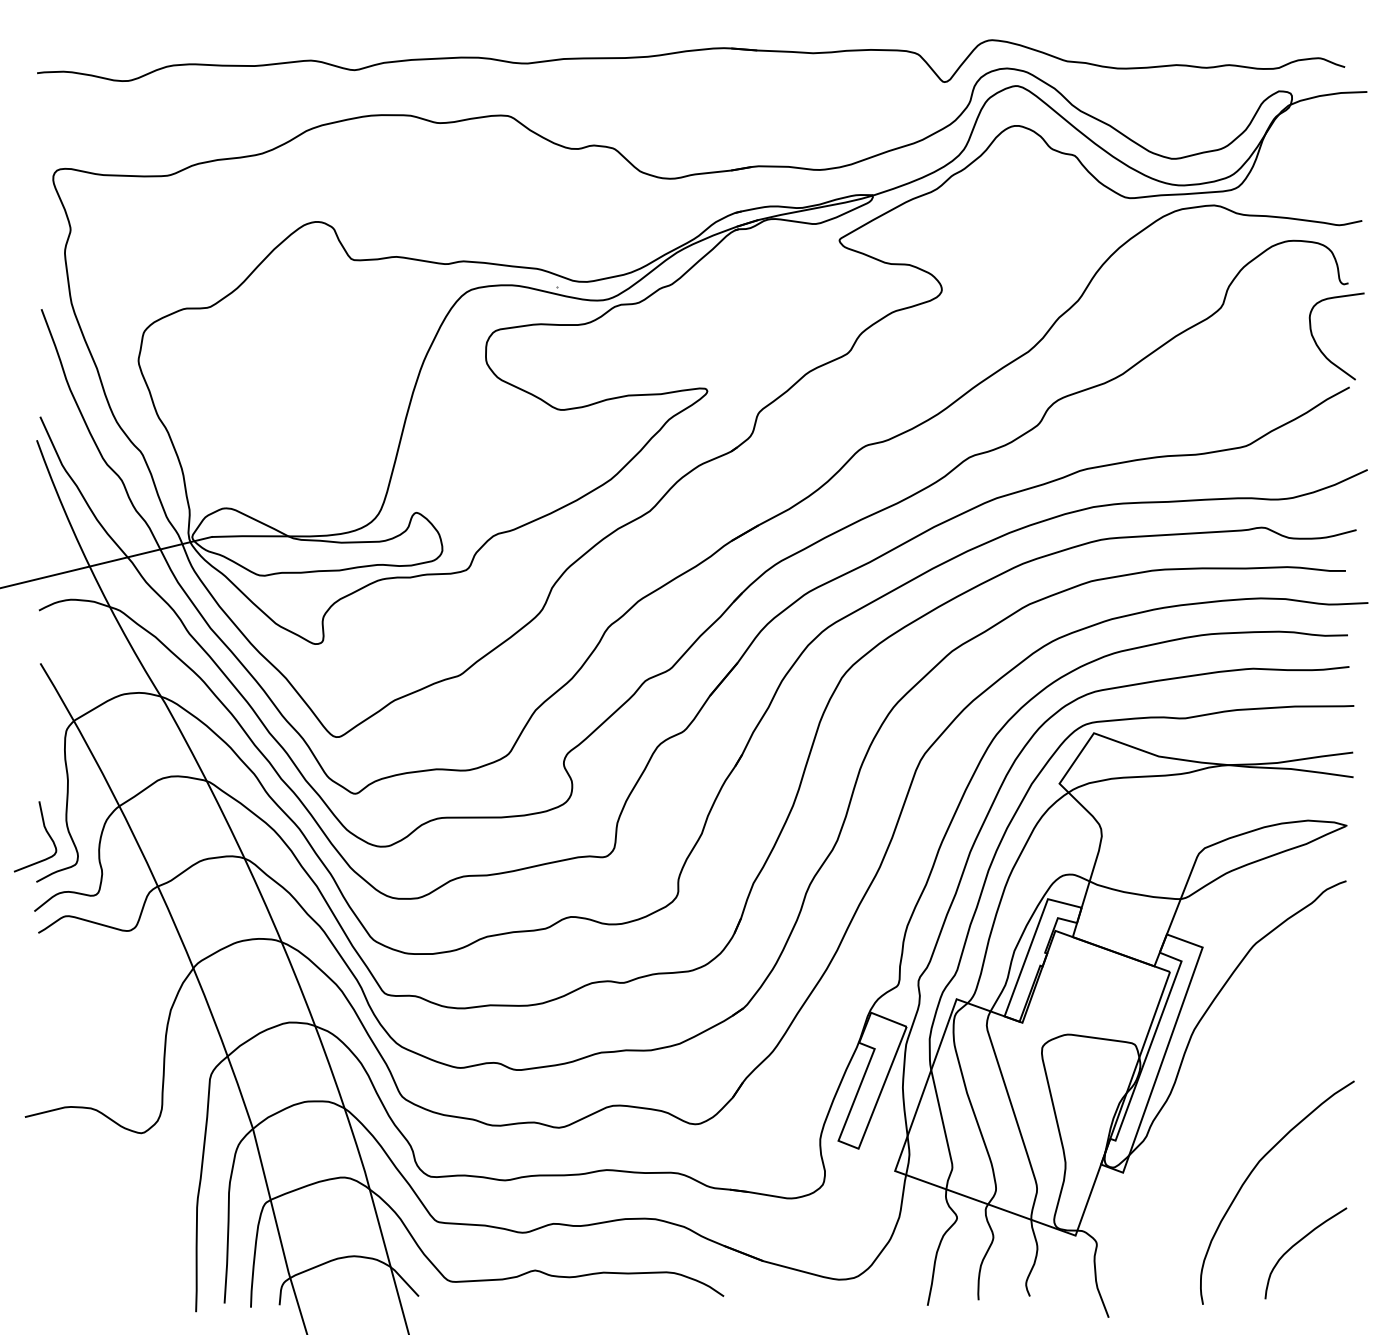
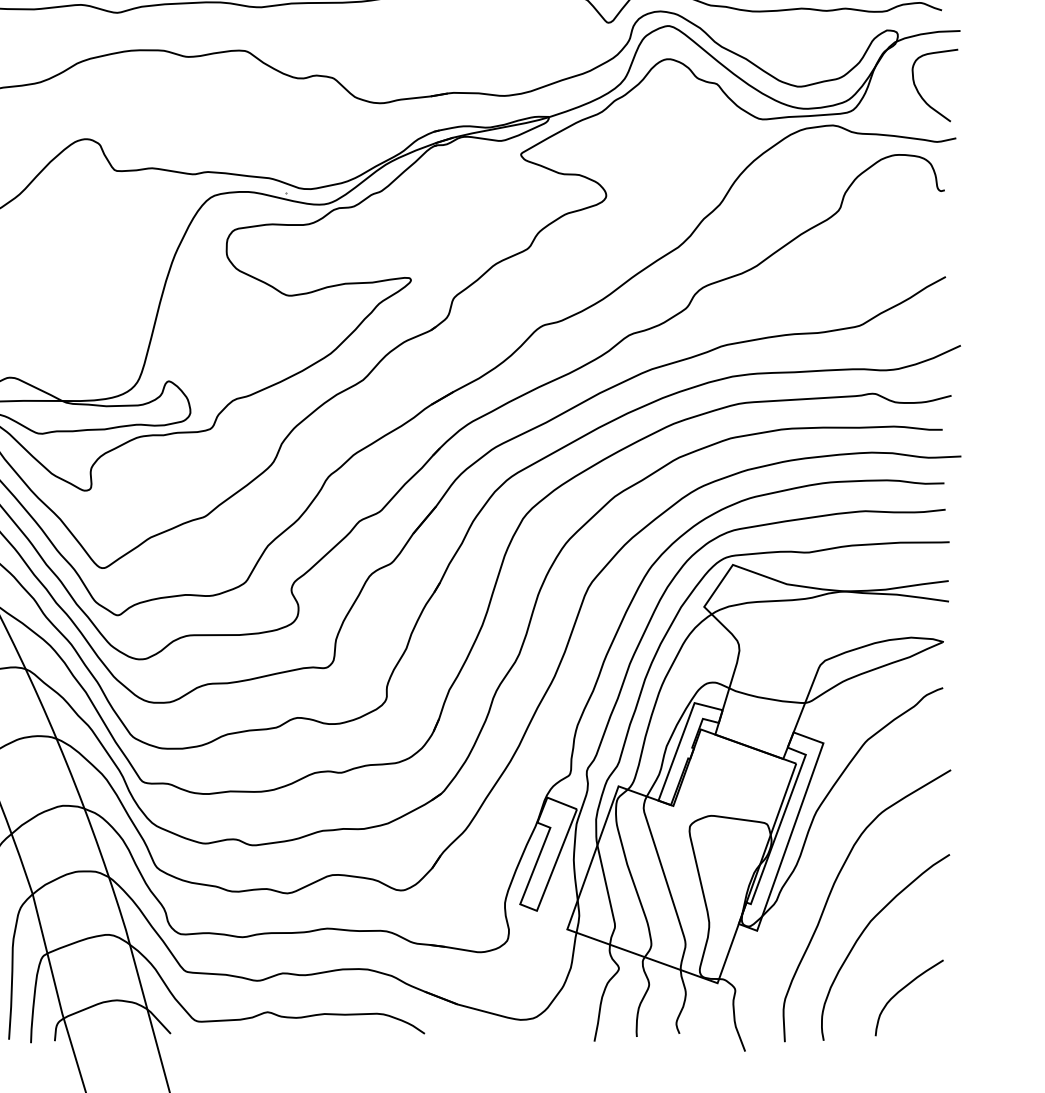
curve: (1320, 348) -> (921, 95), moved
curve: (1213, 1124) -> (832, 890), added

